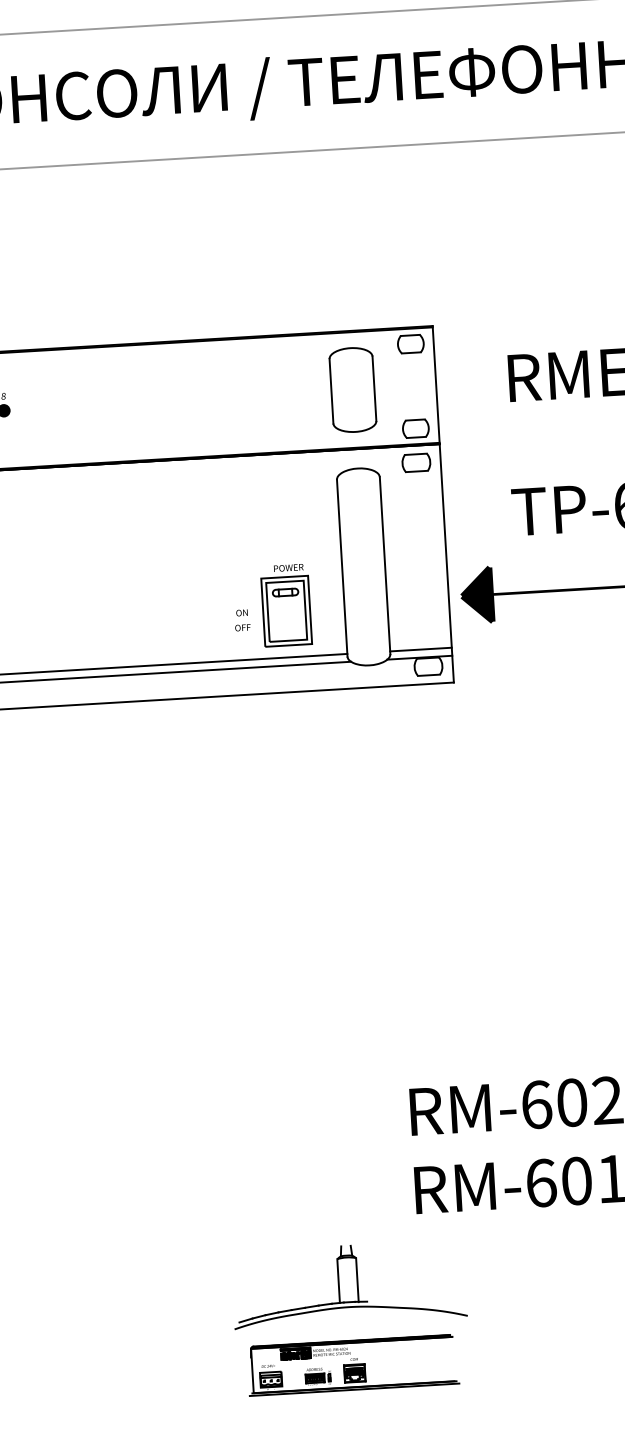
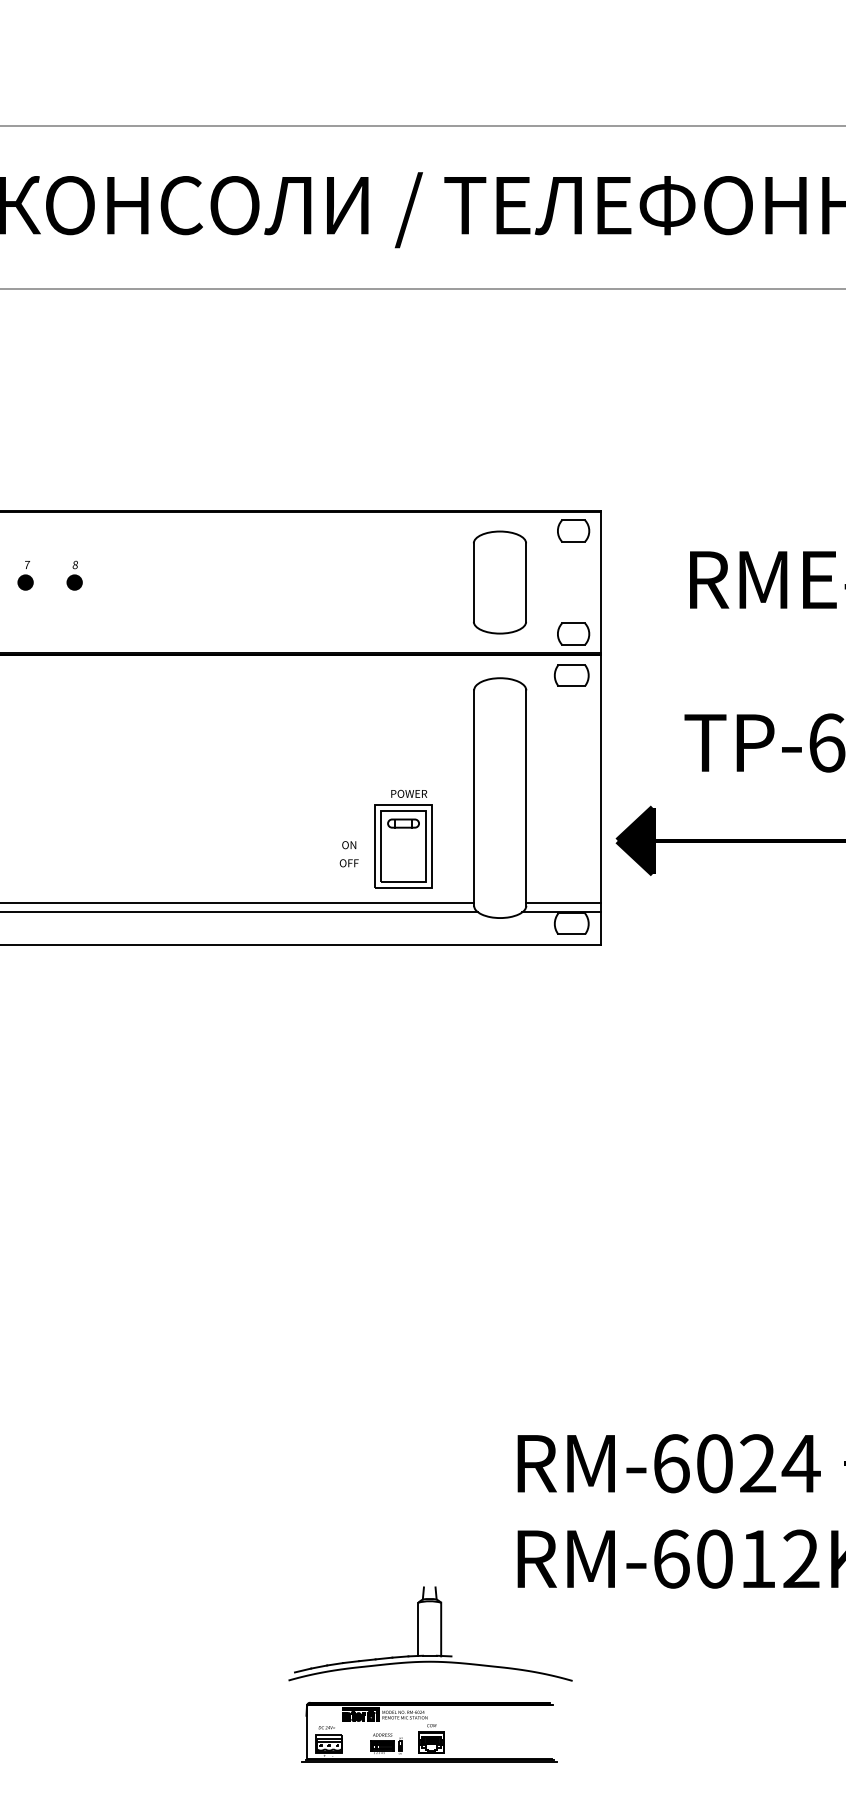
part: (350, 1307) -> (430, 1662), moved

